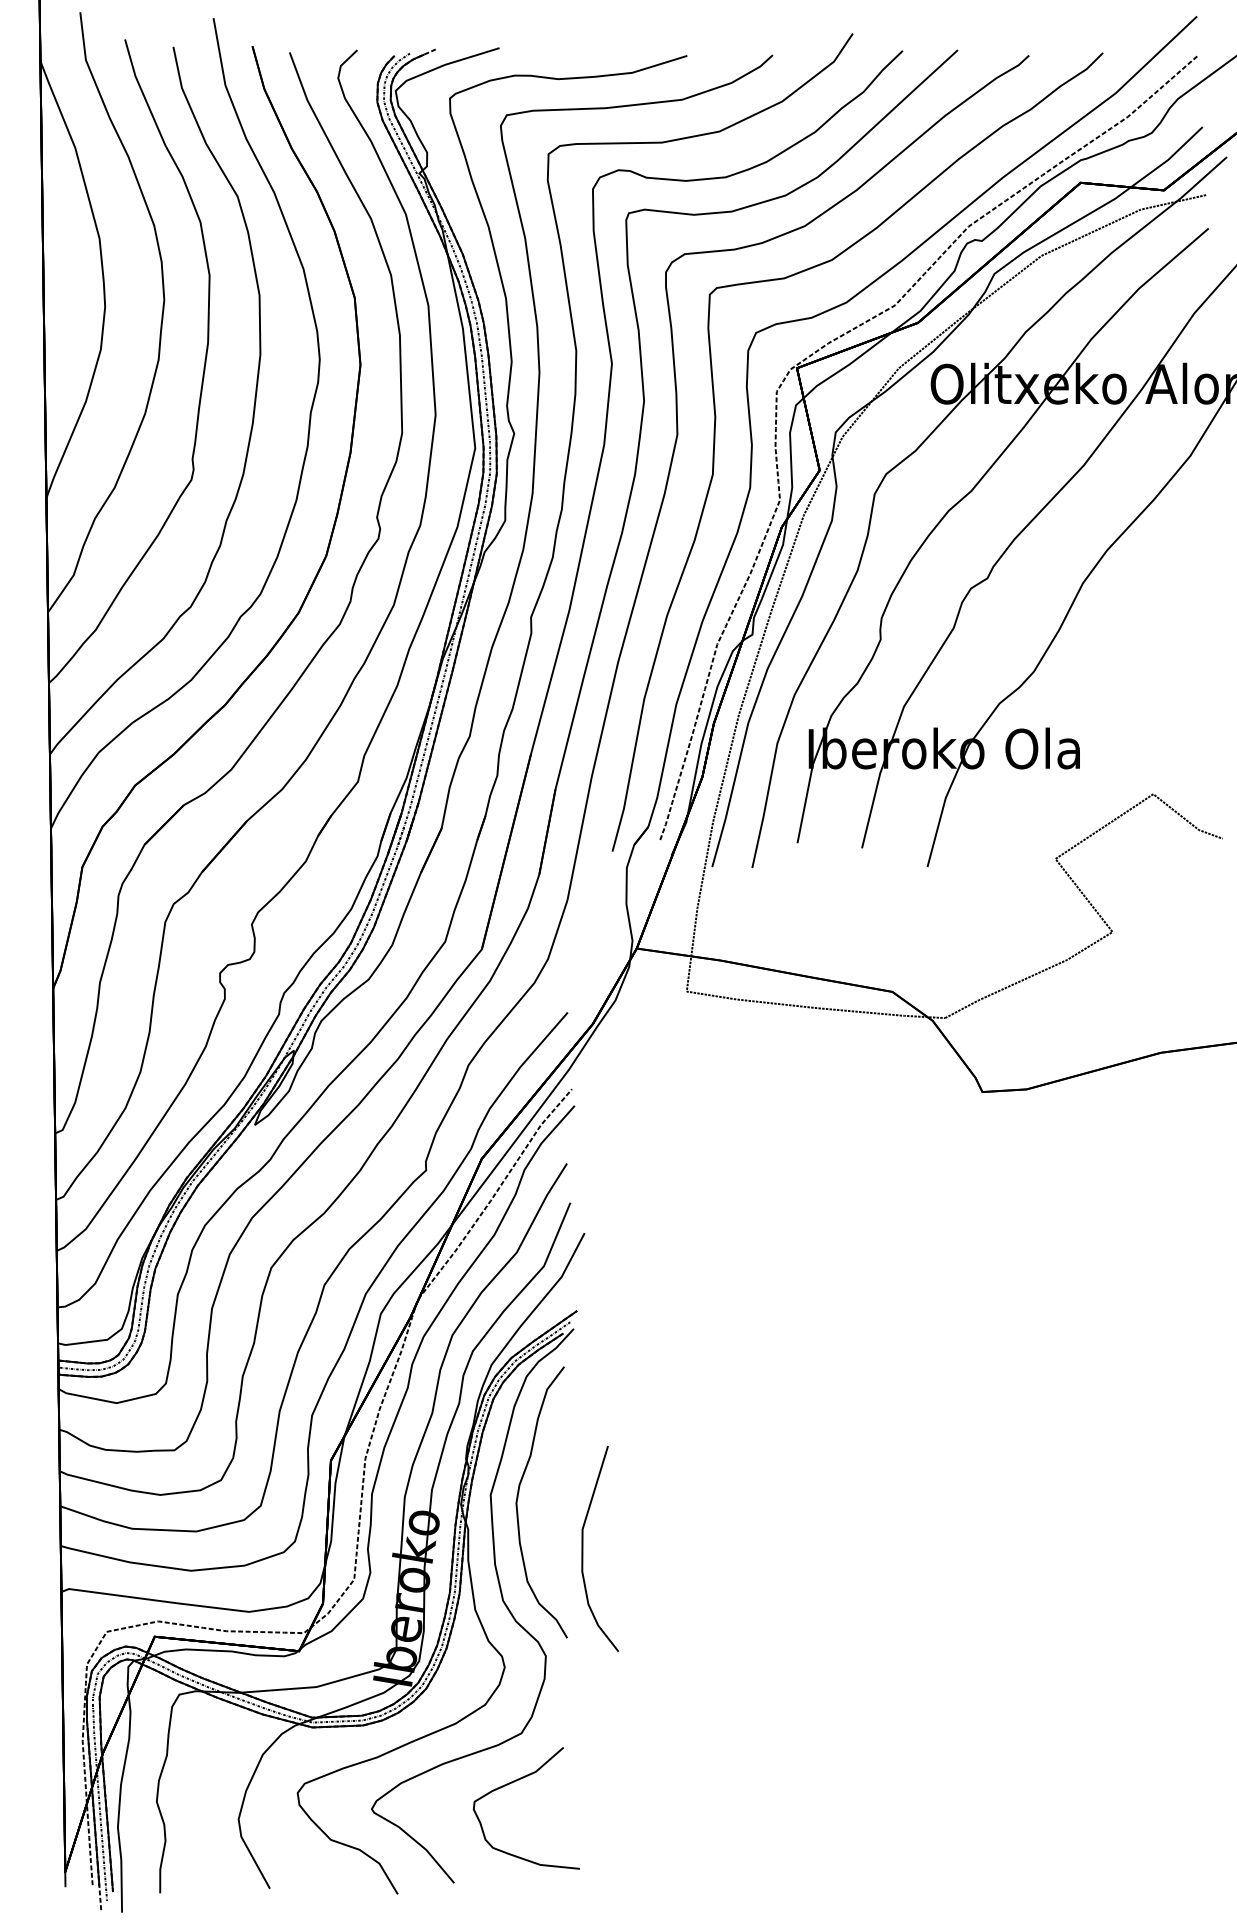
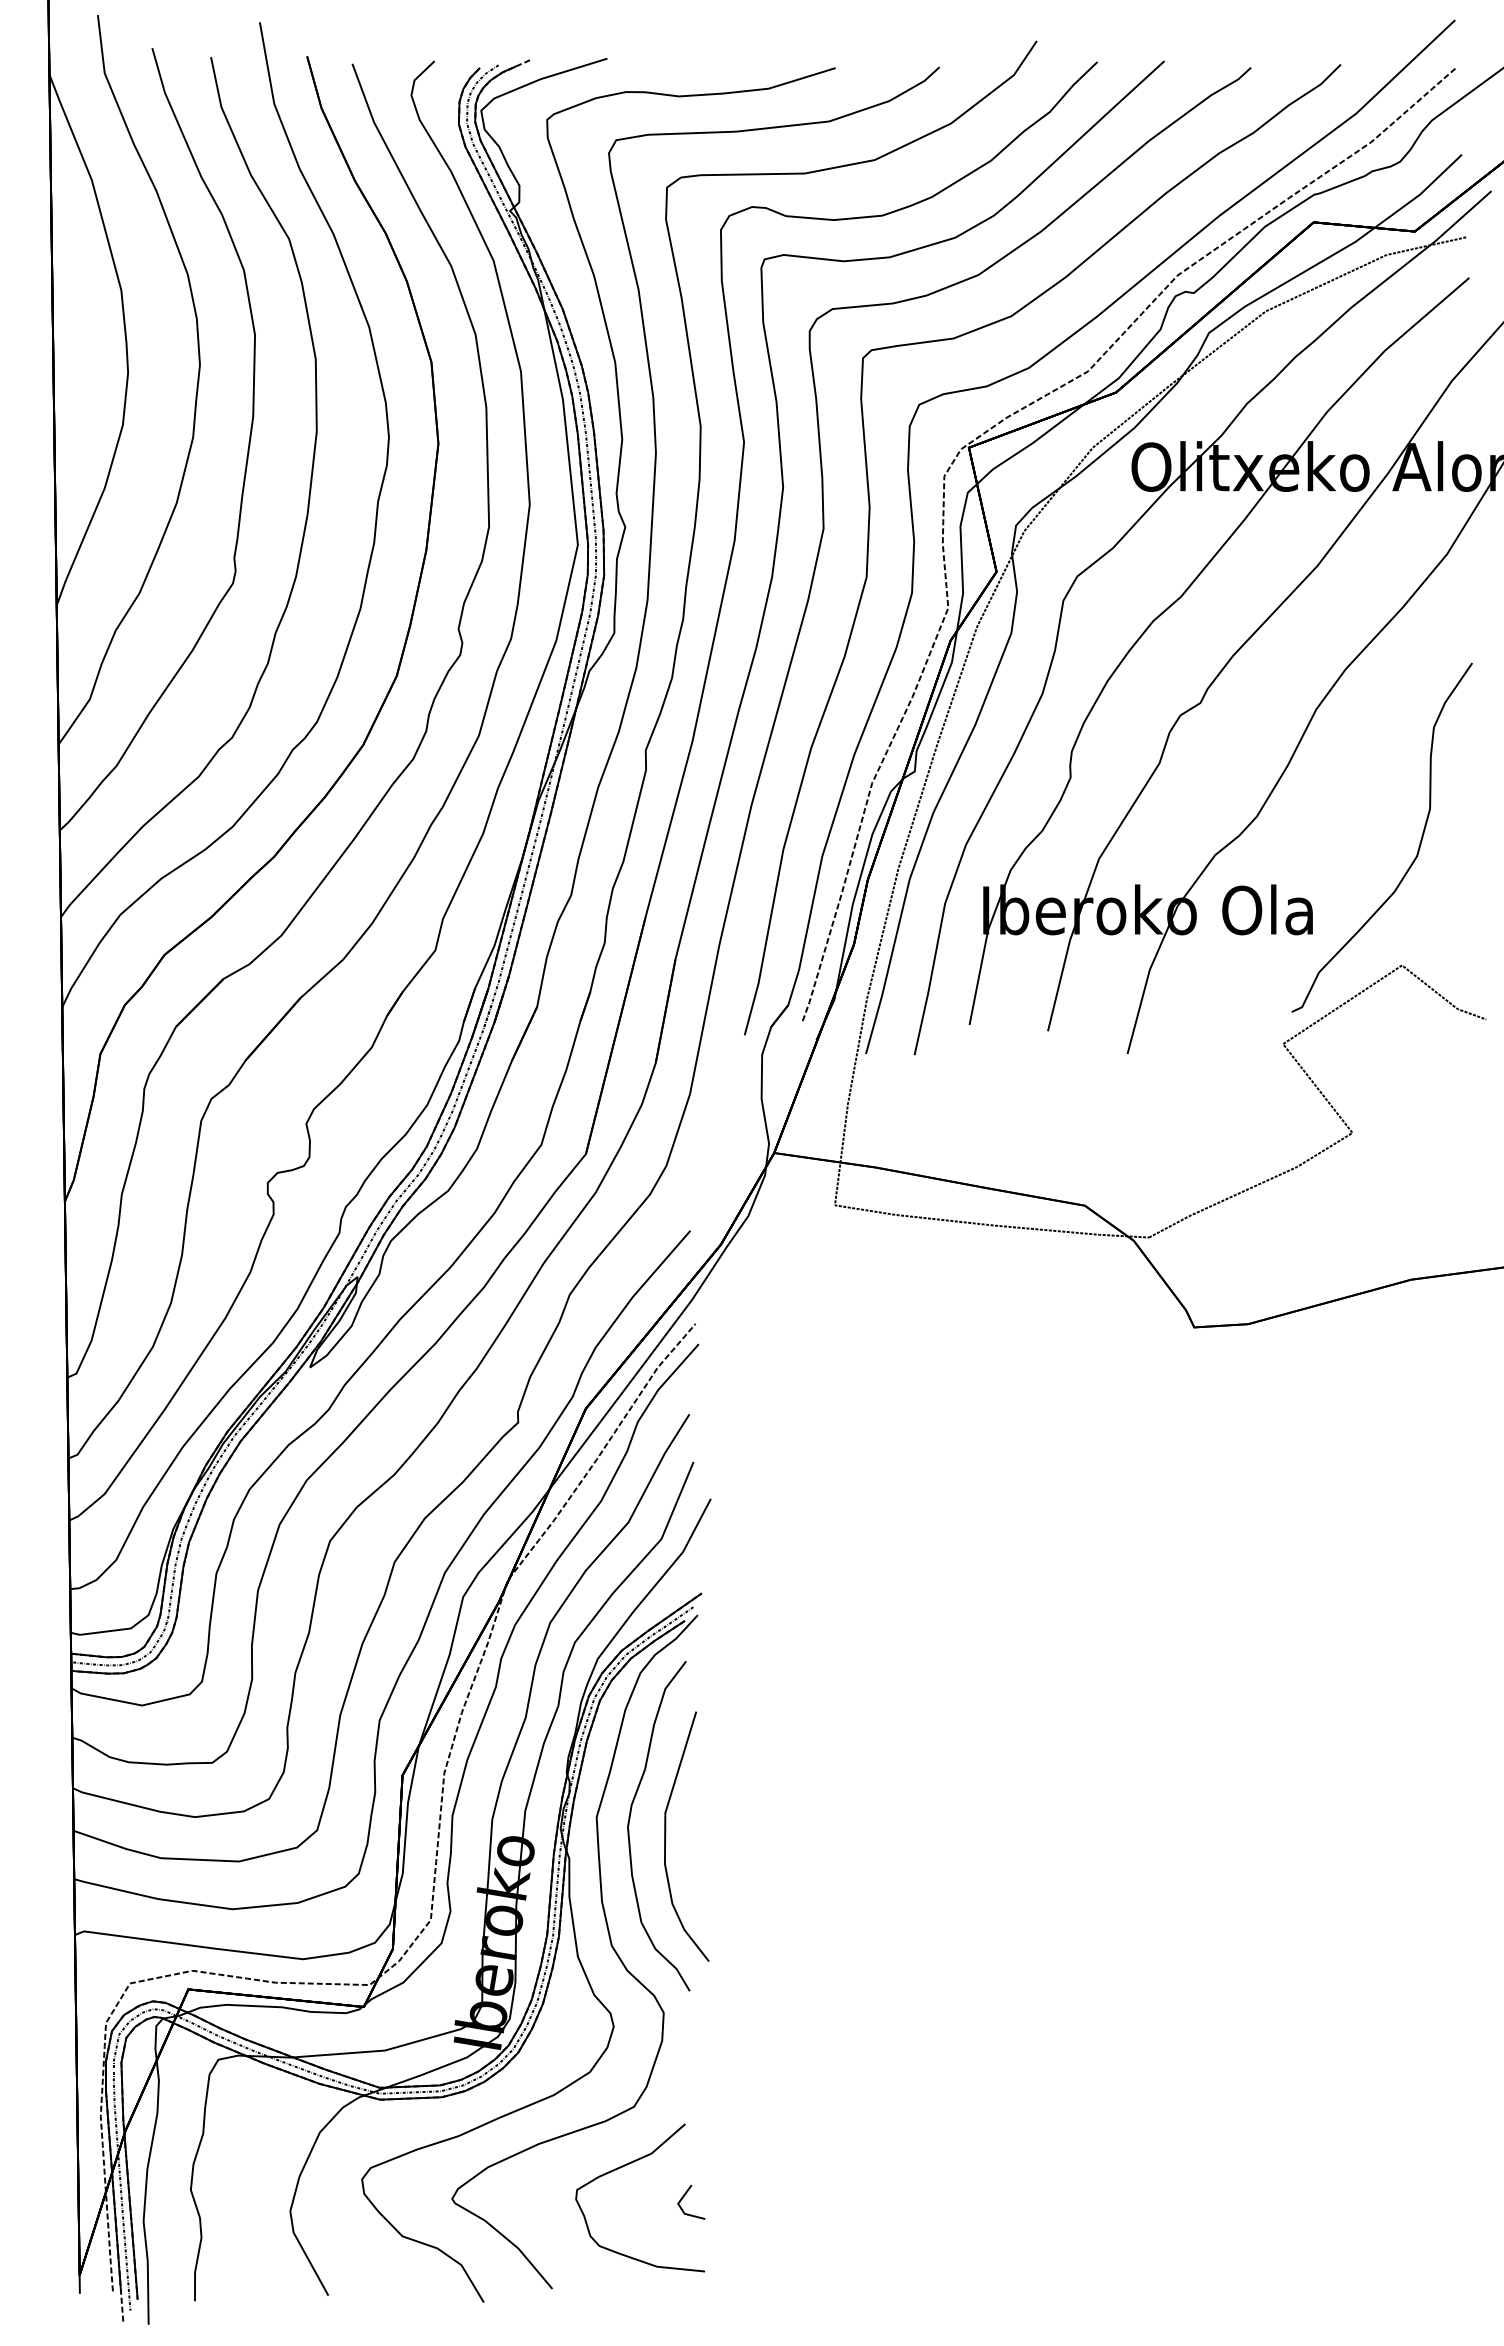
curve: (1166, 696) -> (1418, 846), added
curve: (583, 1548) -> (666, 1836), moved
line: (563, 1806) -> (685, 2195), added

